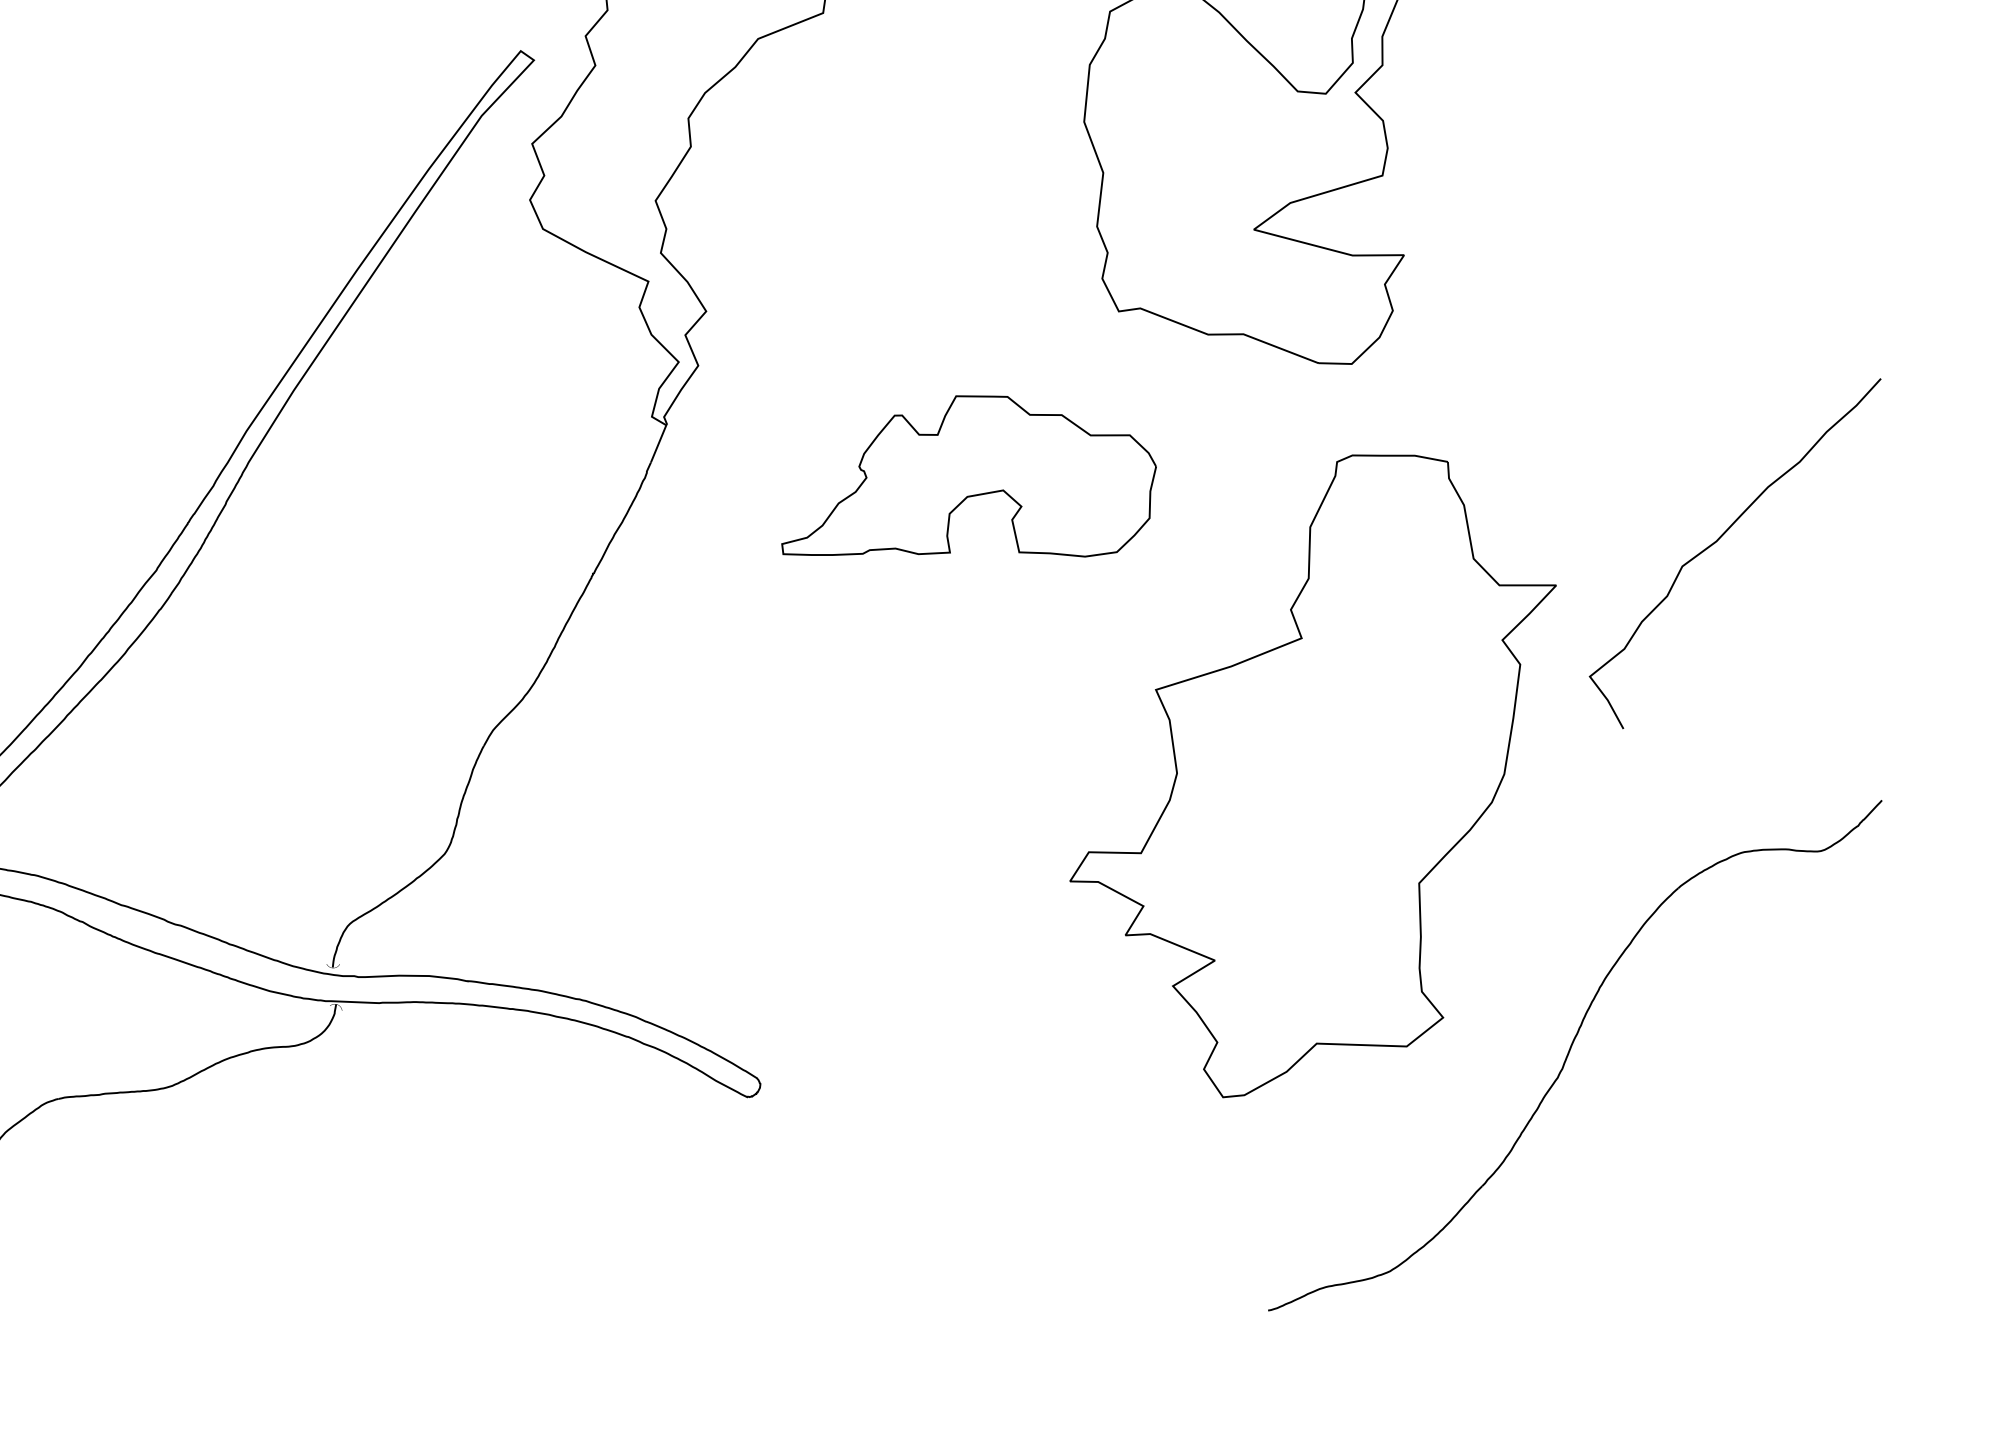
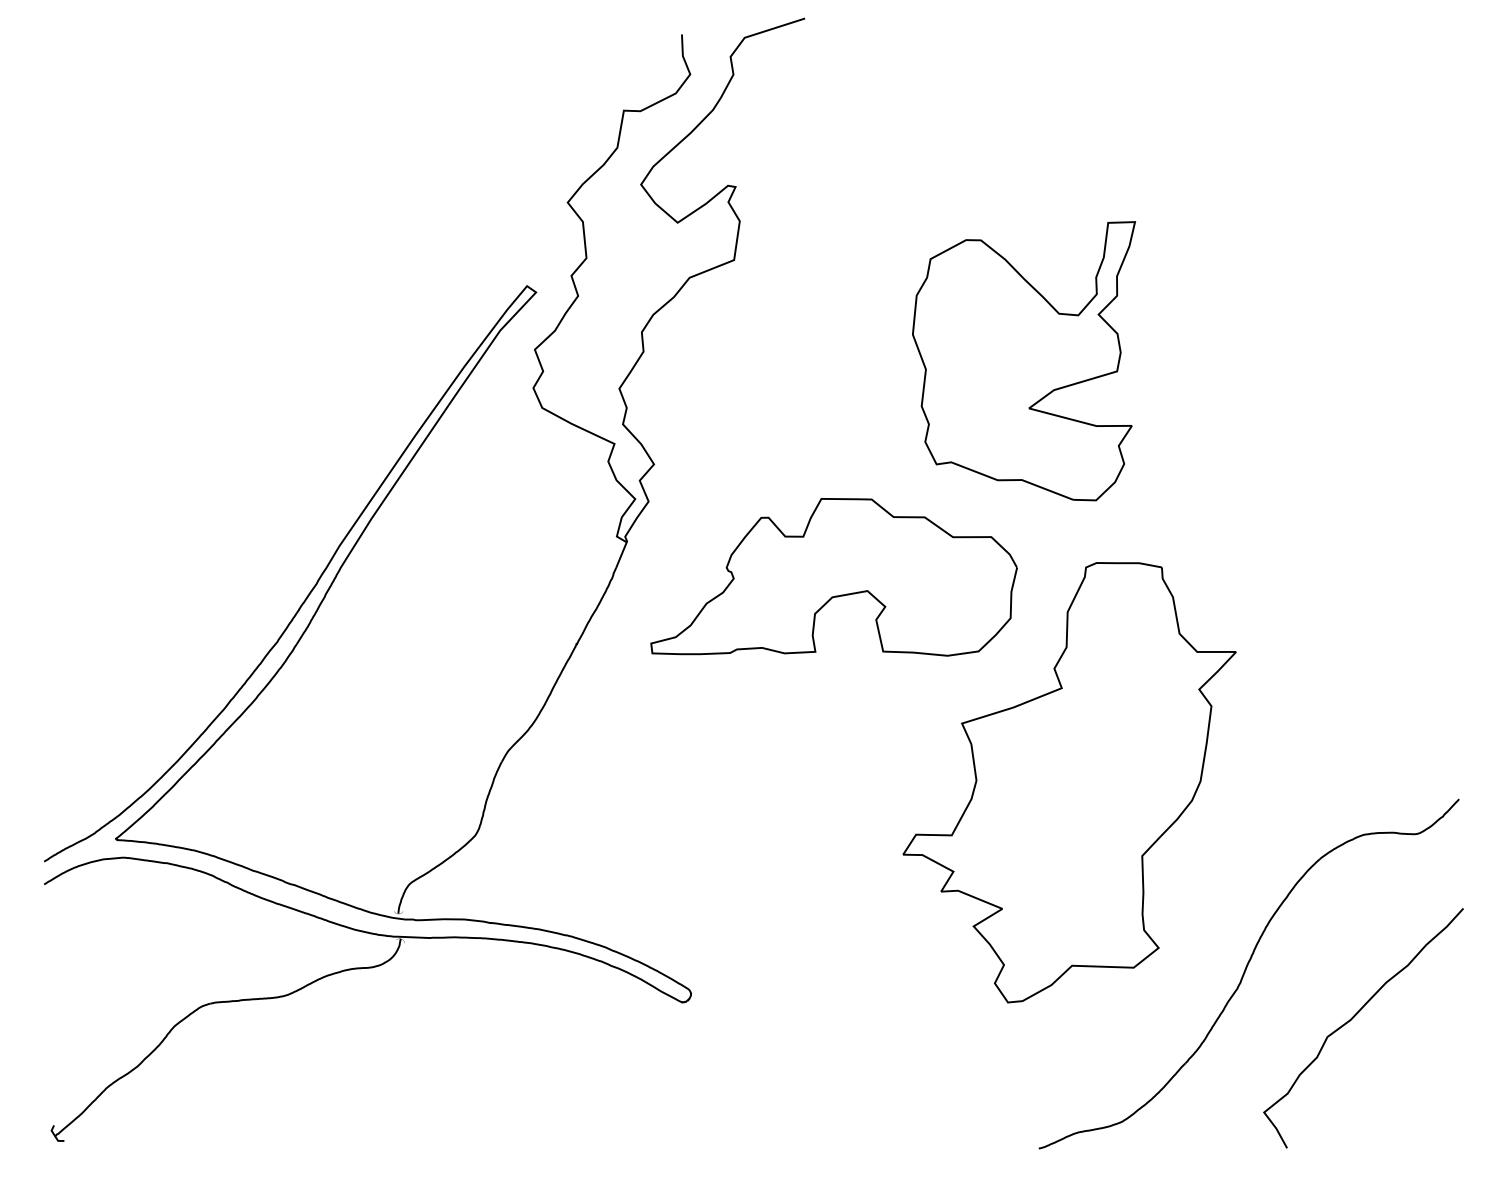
part: (968, 476) -> (833, 577), size x1.43
curve: (1720, 539) -> (1353, 1018), moved

